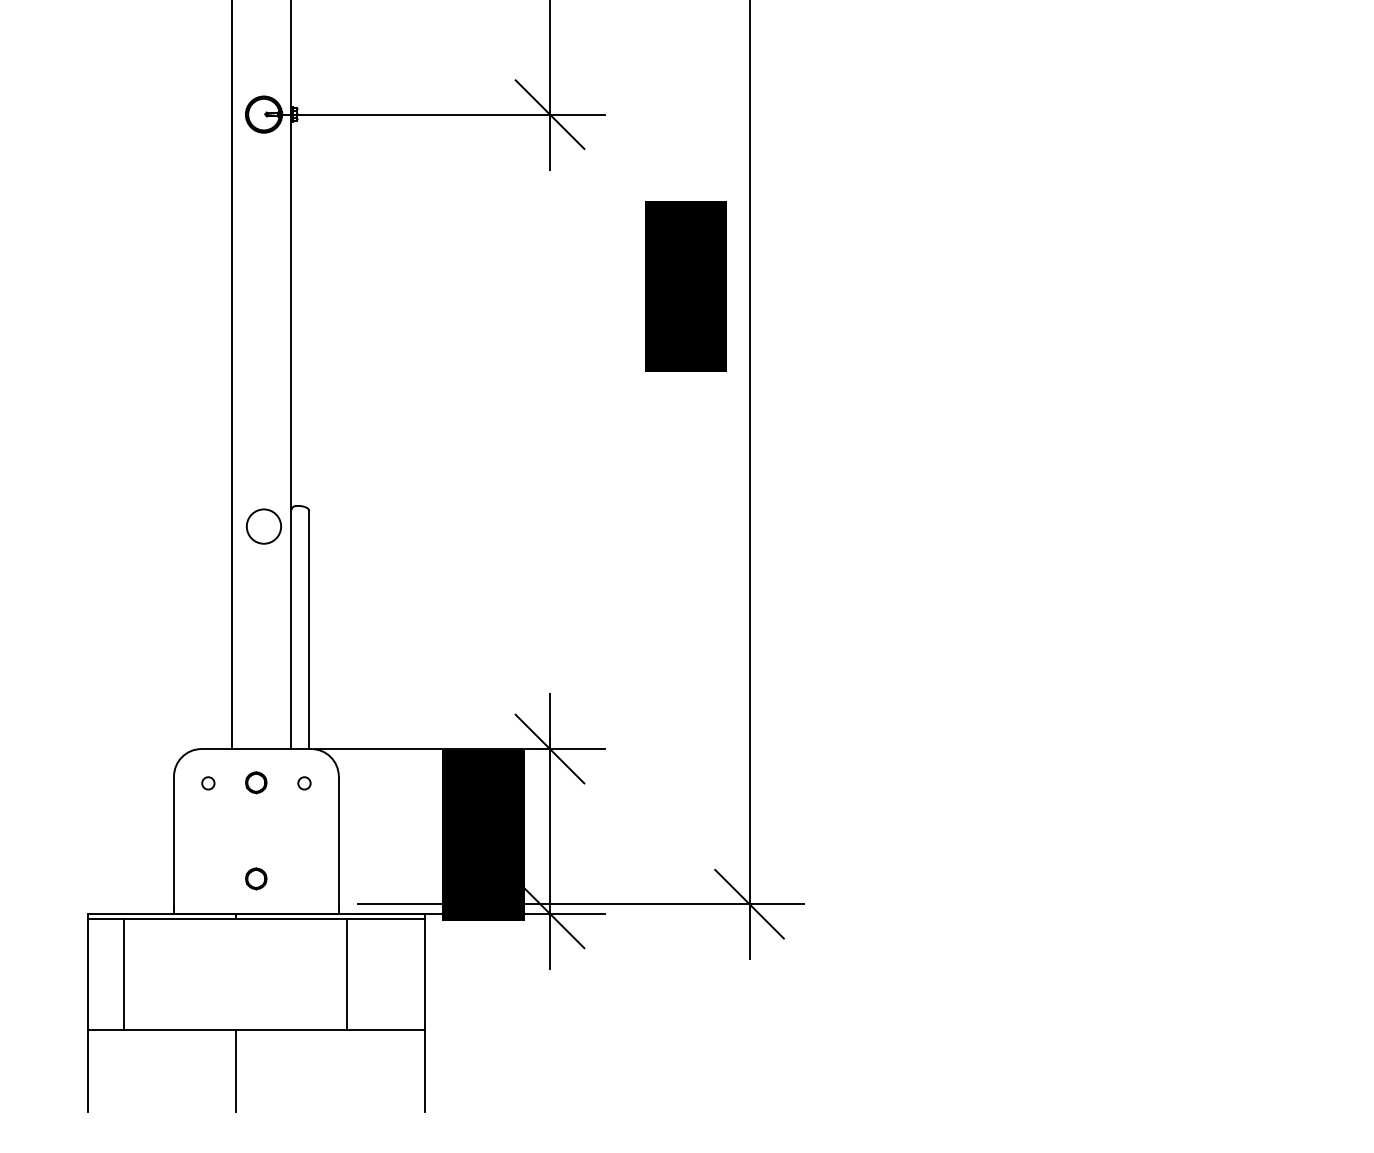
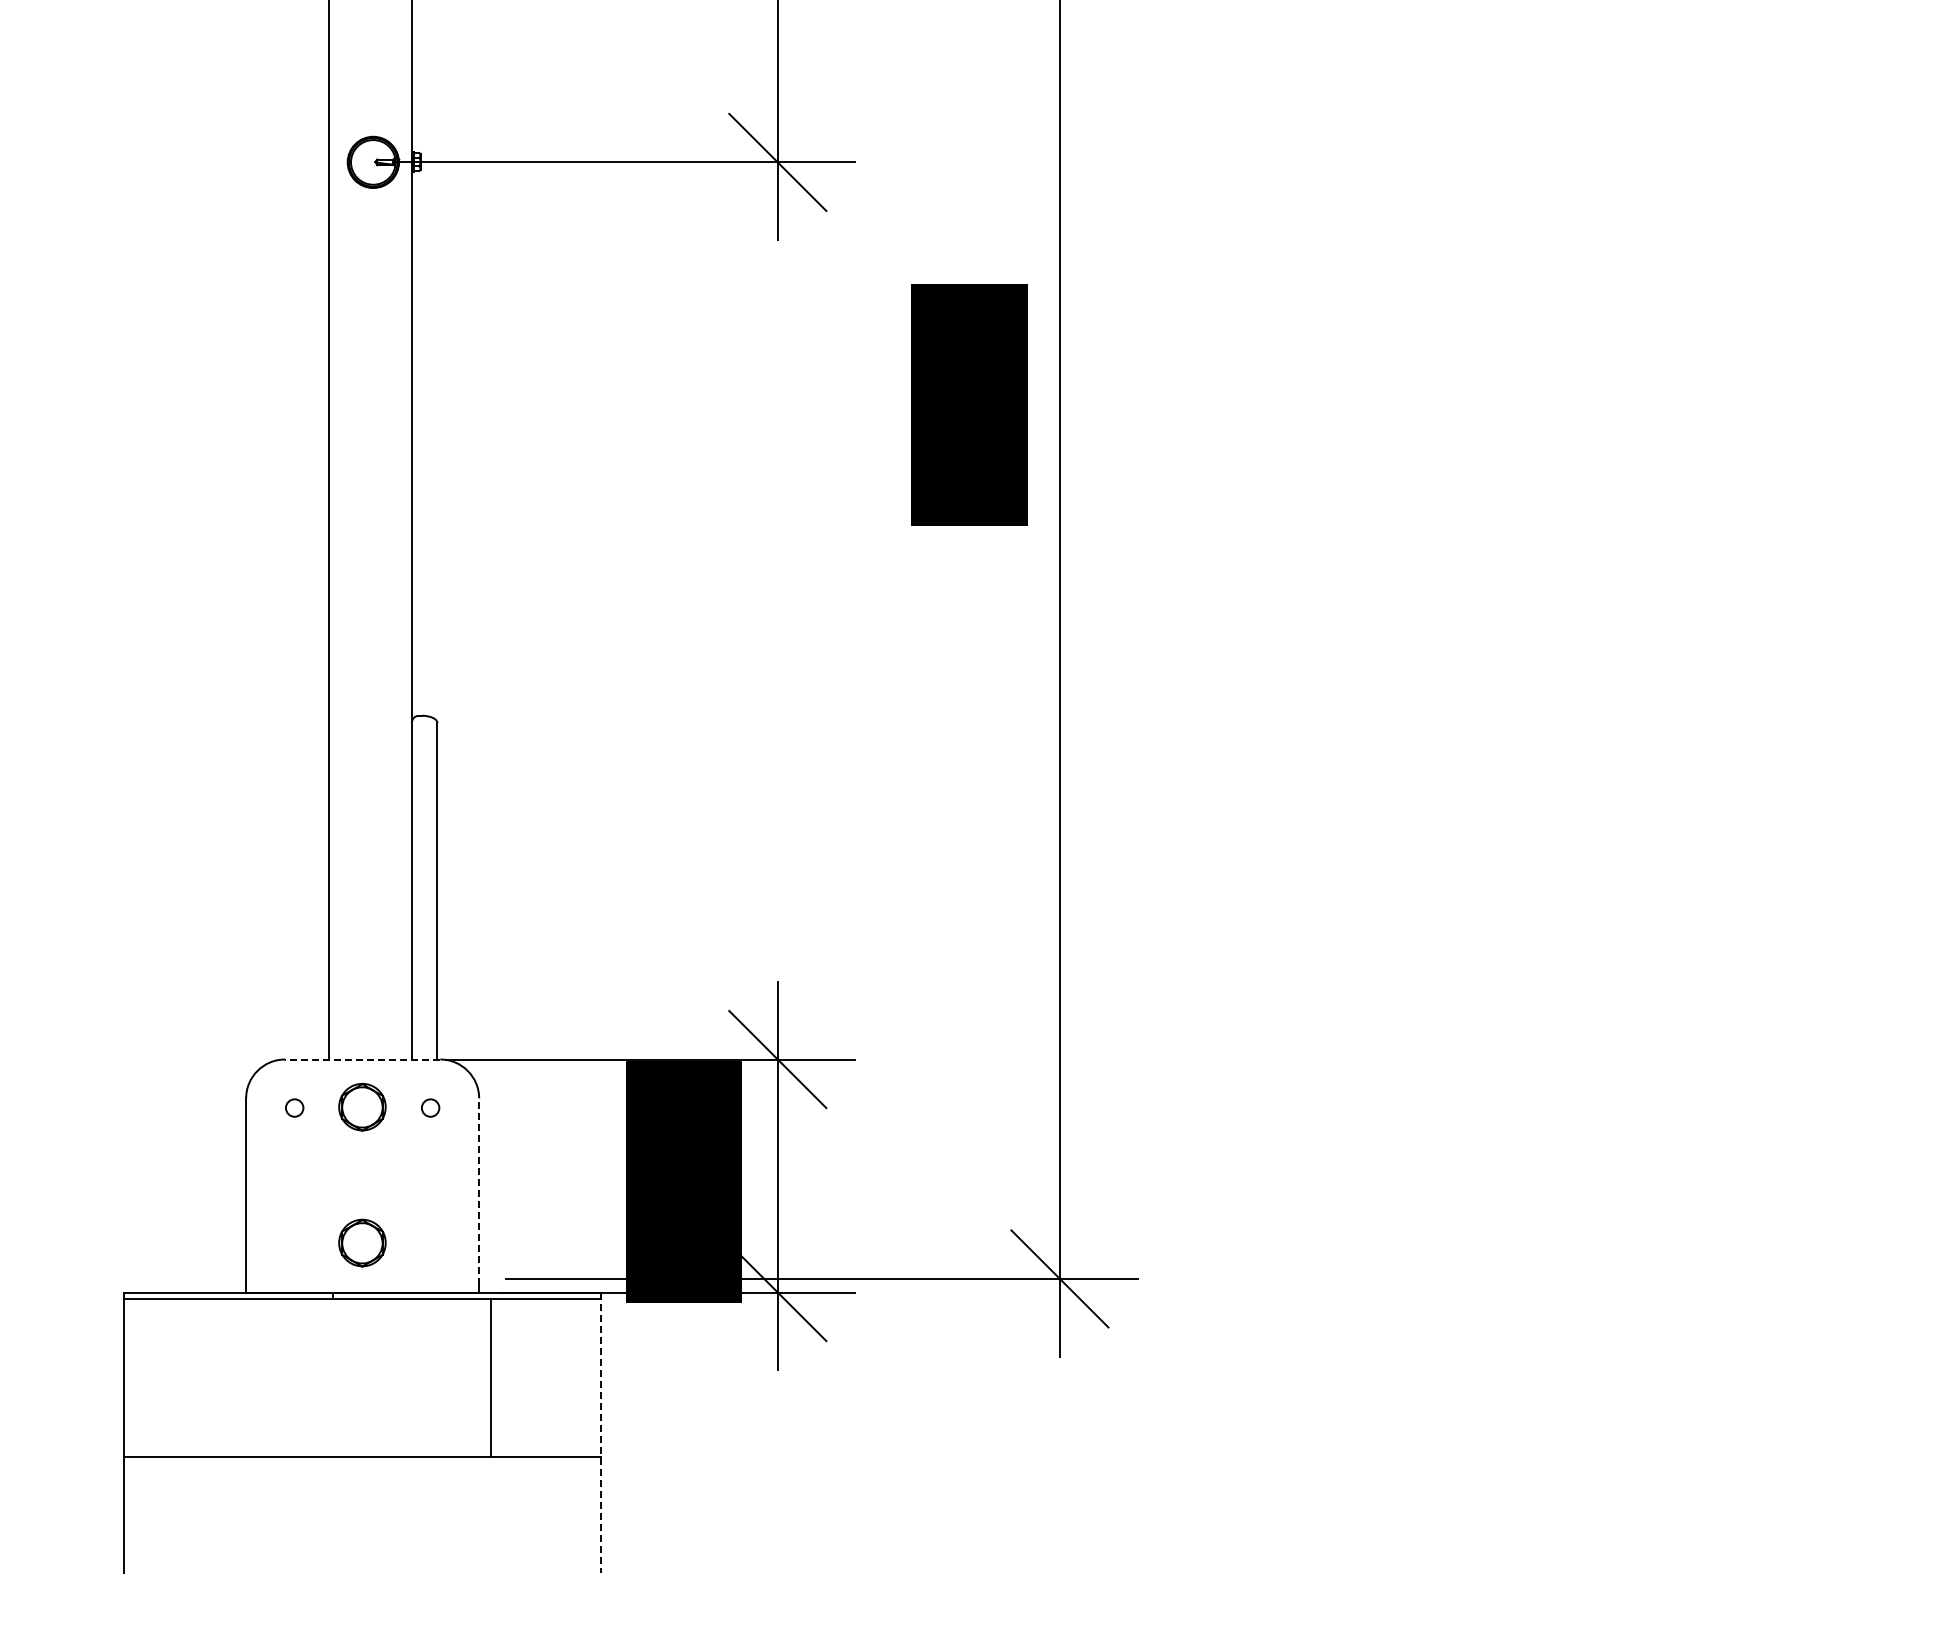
circle: (264, 526) -> (373, 744), removed
line: (256, 749) -> (362, 1059), solid -> dashed
part: (256, 782) -> (362, 1106), size x1.6
line: (339, 842) -> (479, 1191), solid -> dashed
part: (256, 878) -> (362, 1242), size x1.6
line: (124, 973) -> (175, 1377), removed
line: (425, 1013) -> (601, 1433), solid -> dashed
line: (235, 1070) -> (333, 1514), removed

